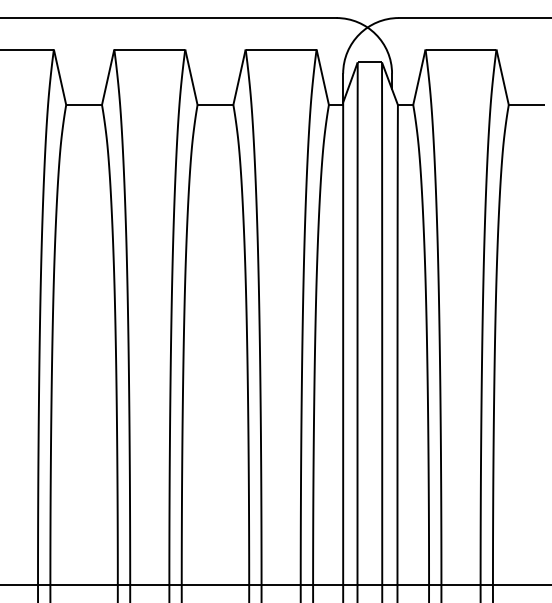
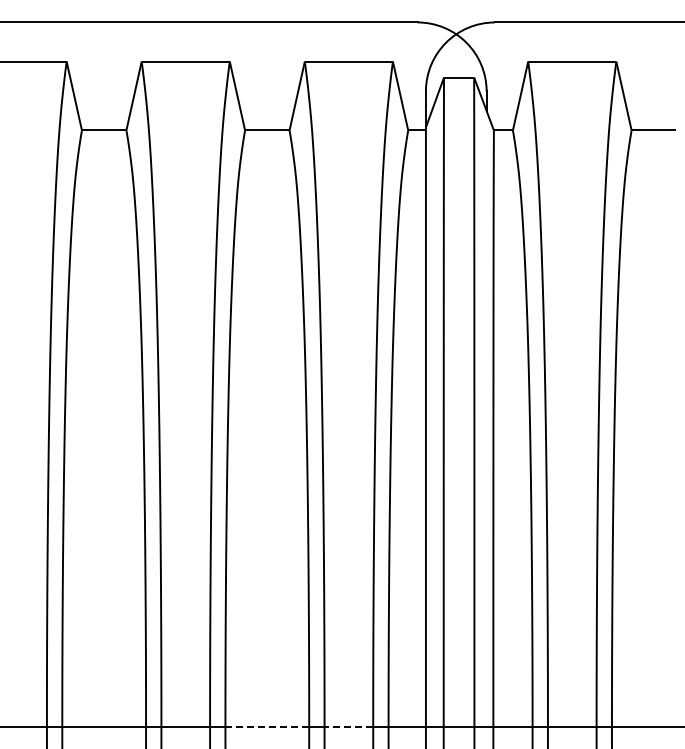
line: (215, 584) -> (267, 726), solid -> dashed
line: (280, 584) -> (348, 726), solid -> dashed

